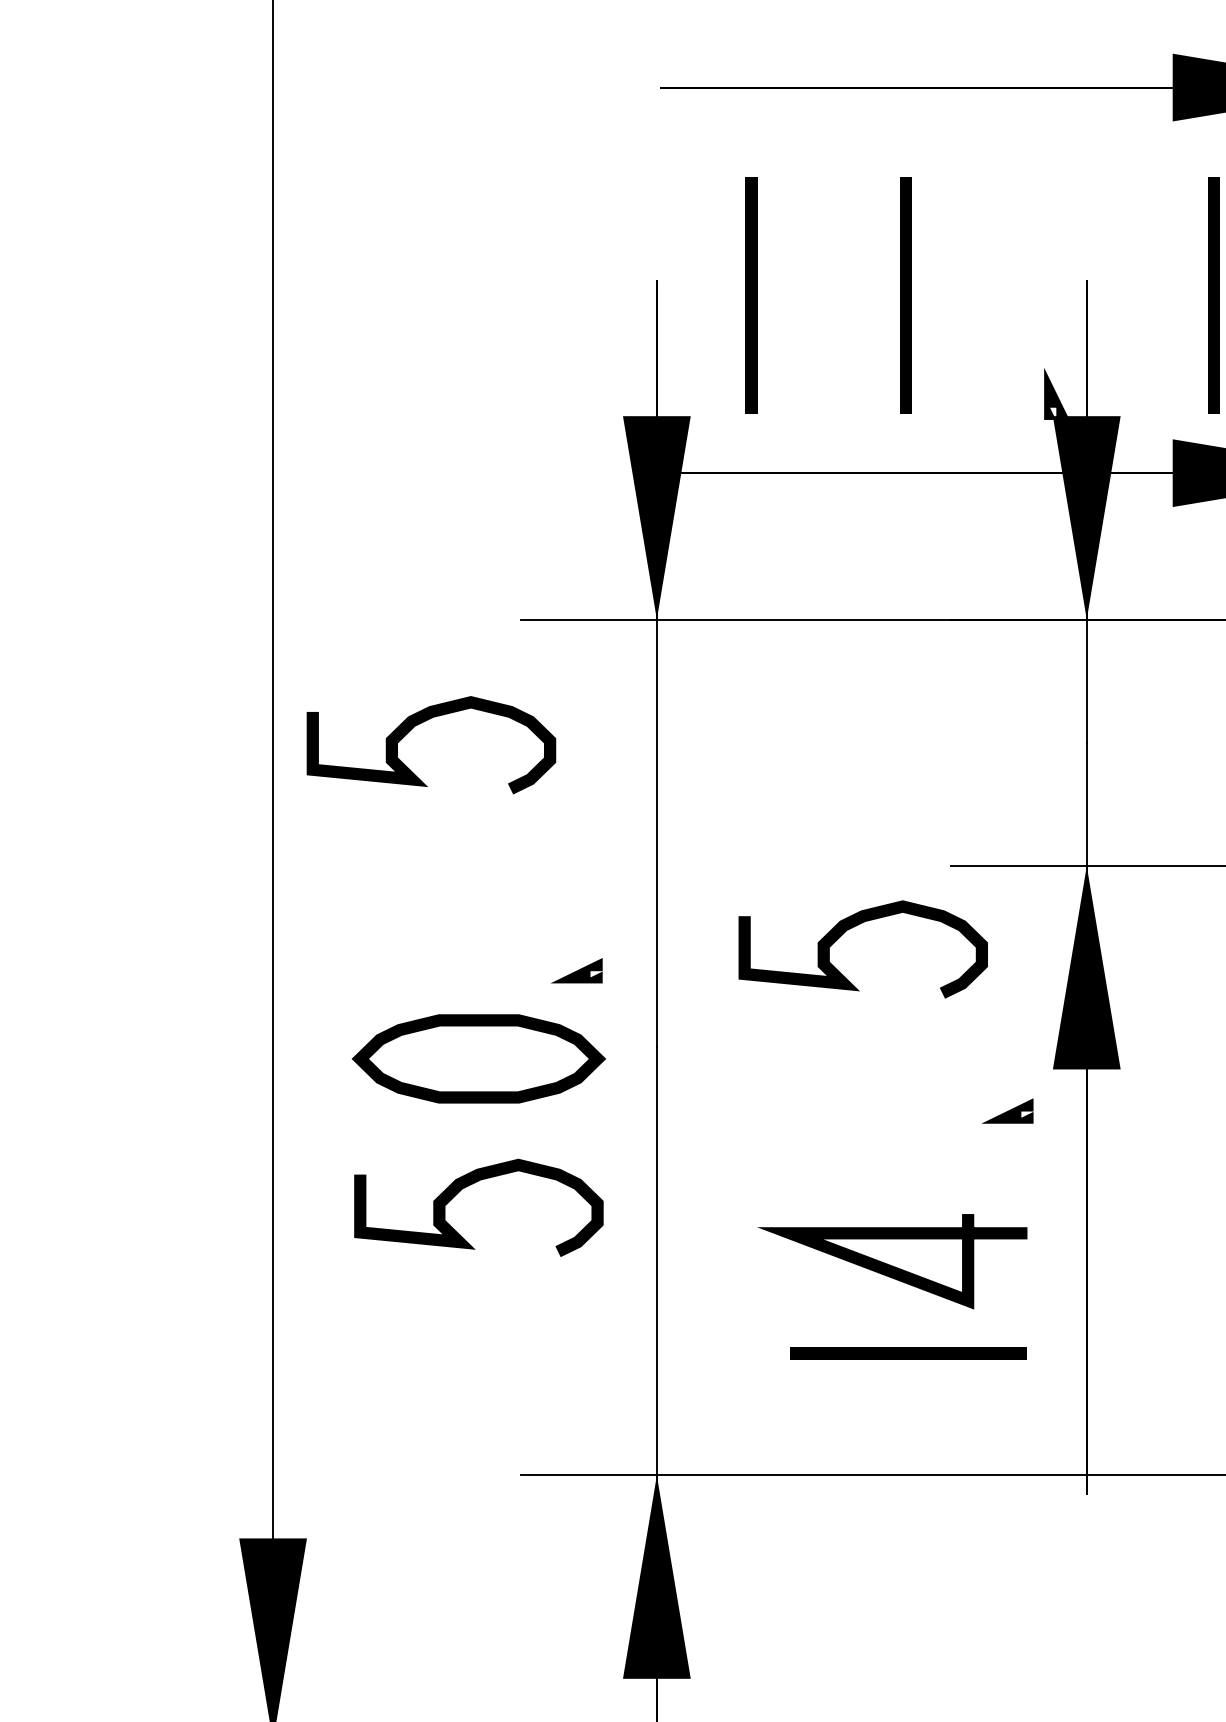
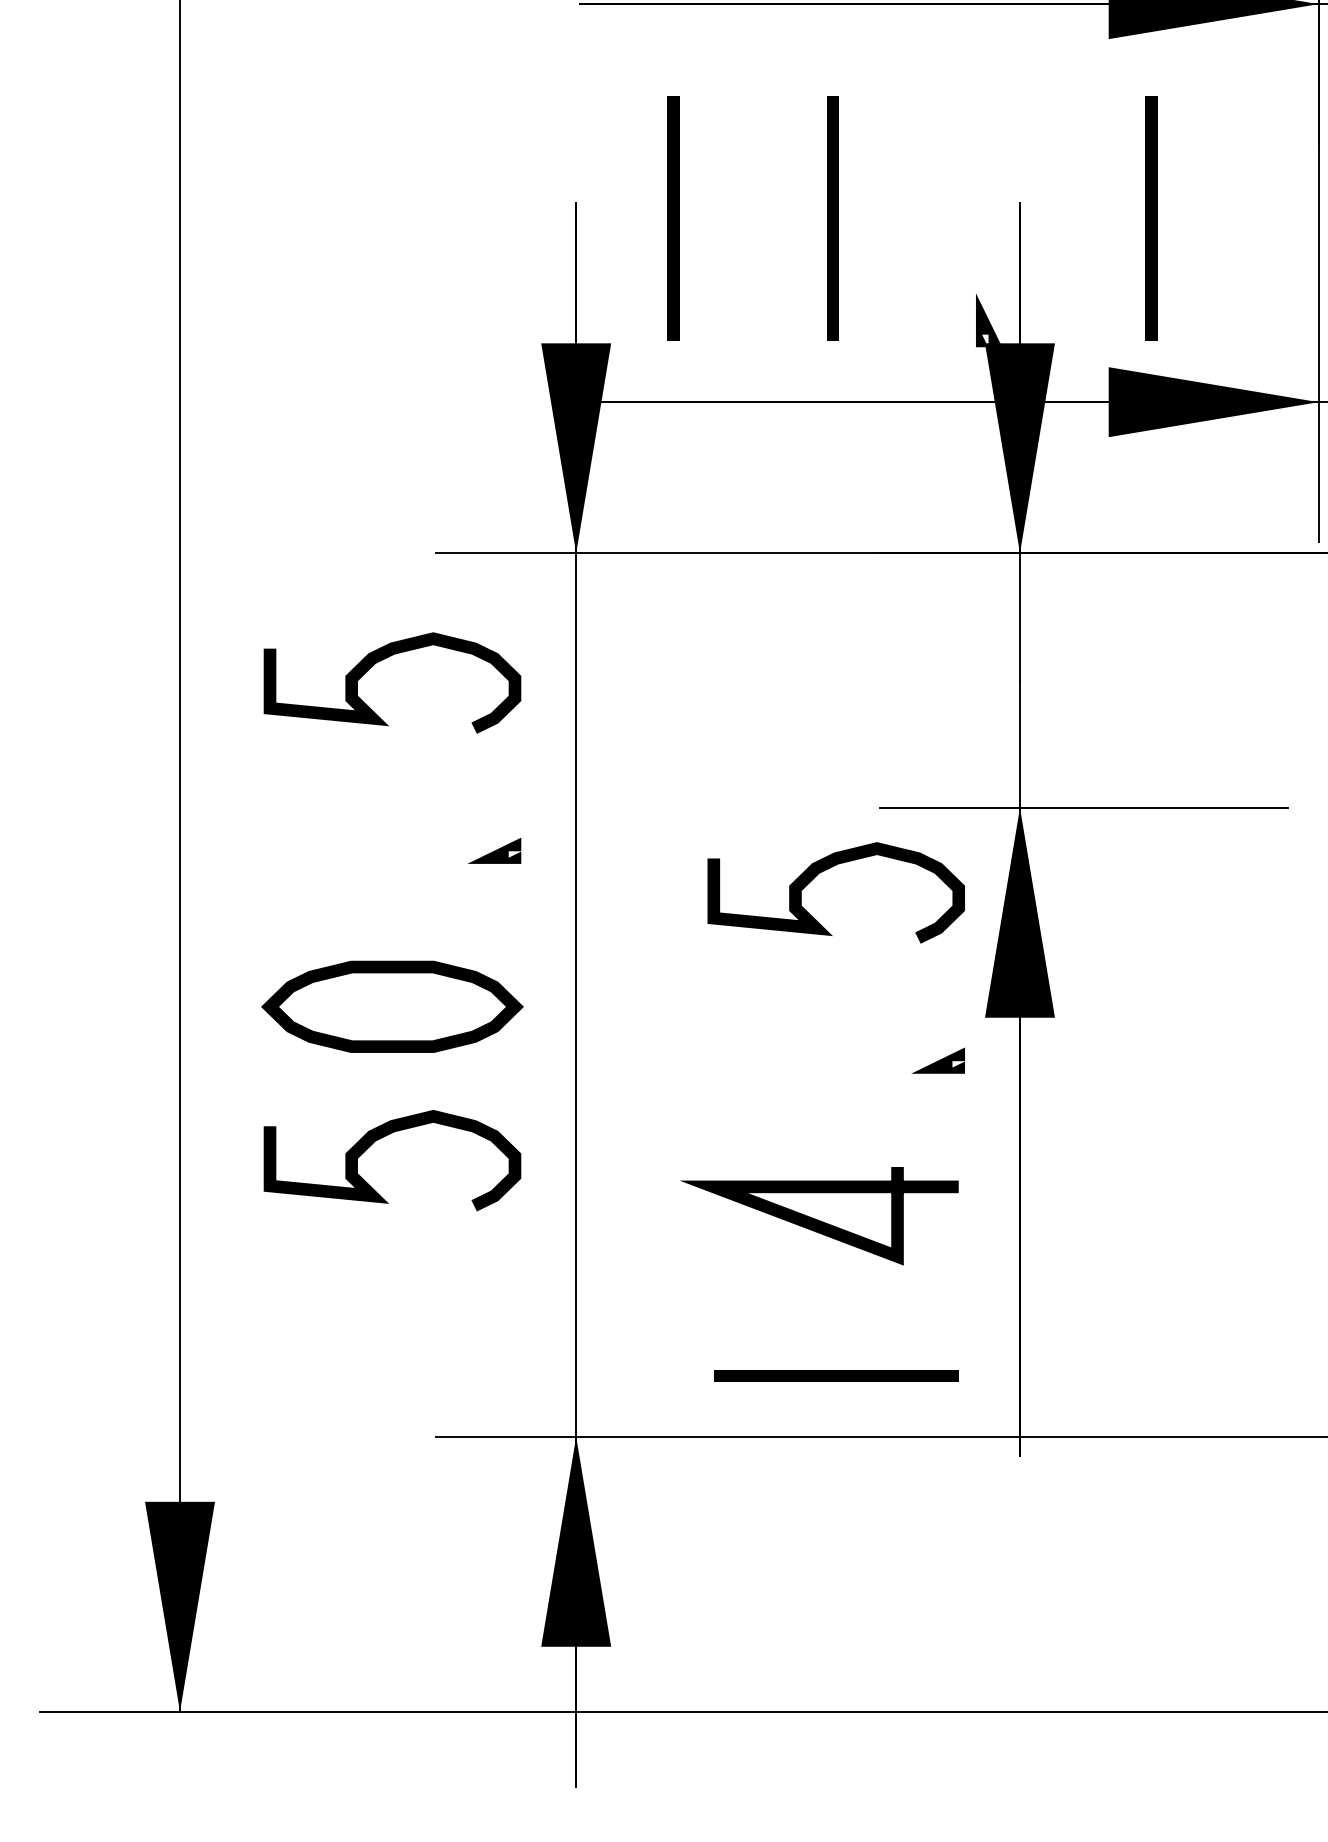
curve: (421, 723) -> (382, 660), moved
curve: (851, 928) -> (824, 871), moved
part: (576, 970) -> (494, 850), moved
line: (909, 1353) -> (836, 1375), moved

